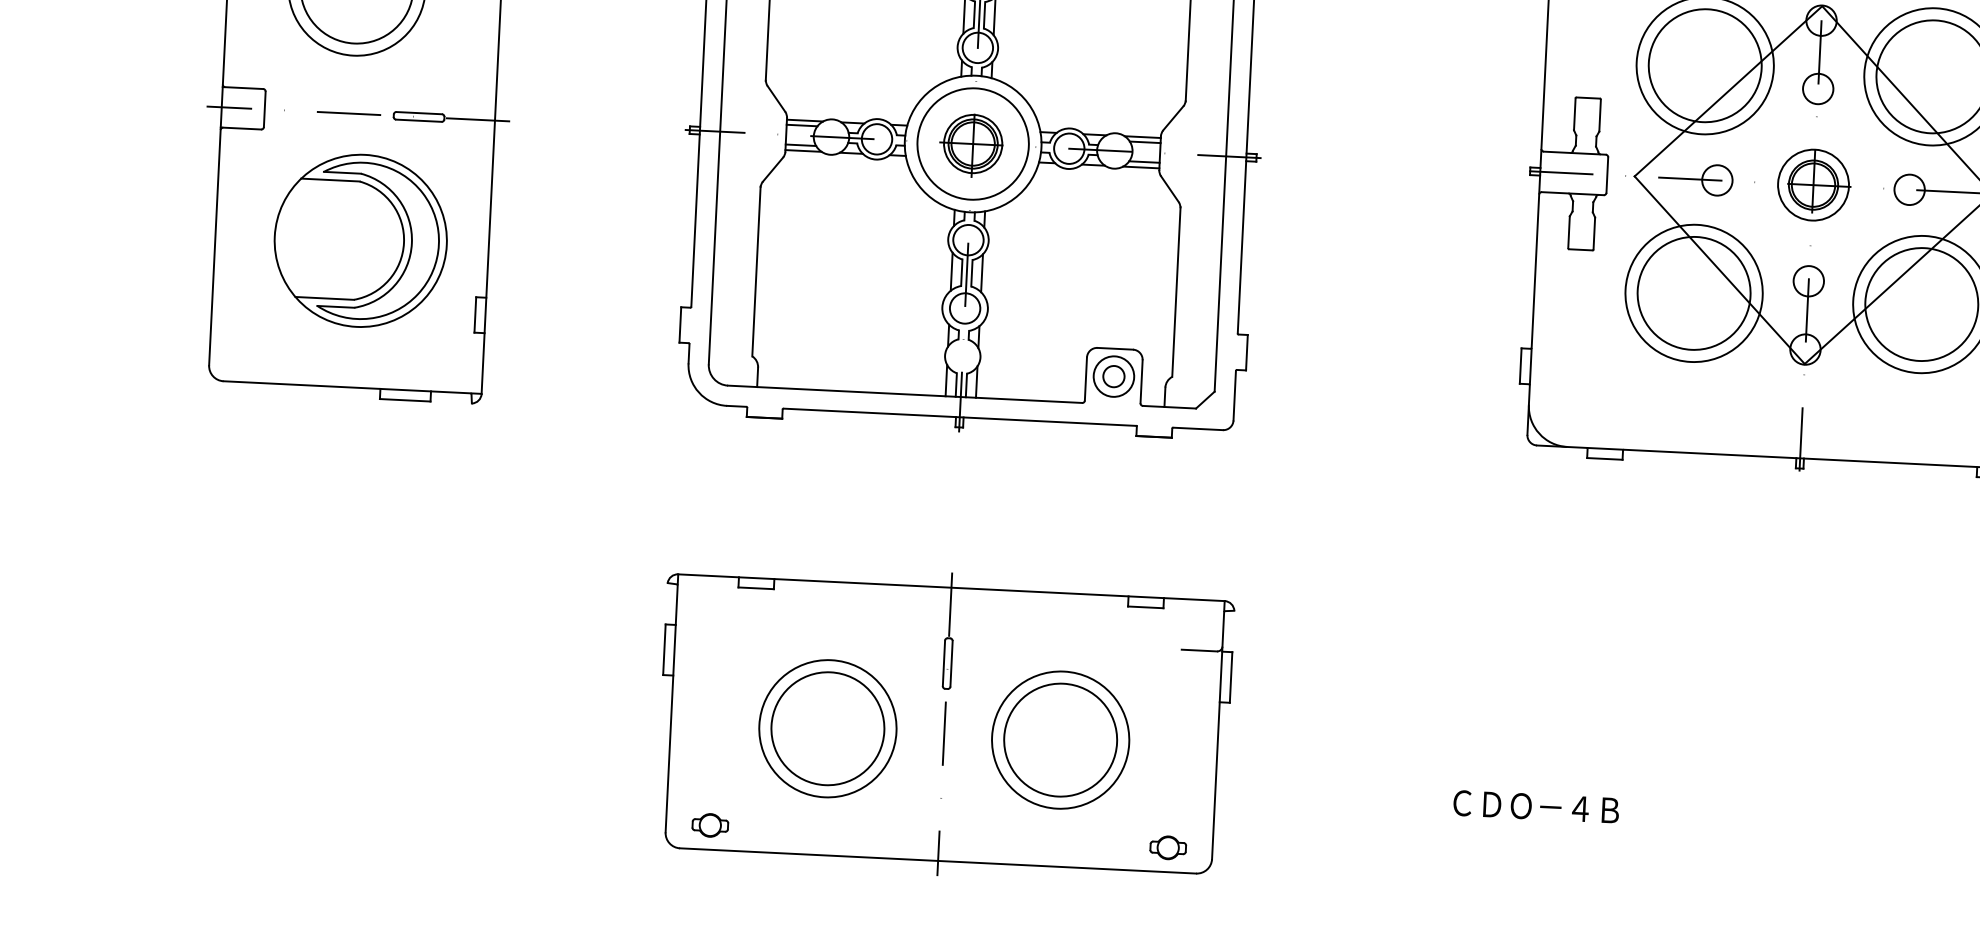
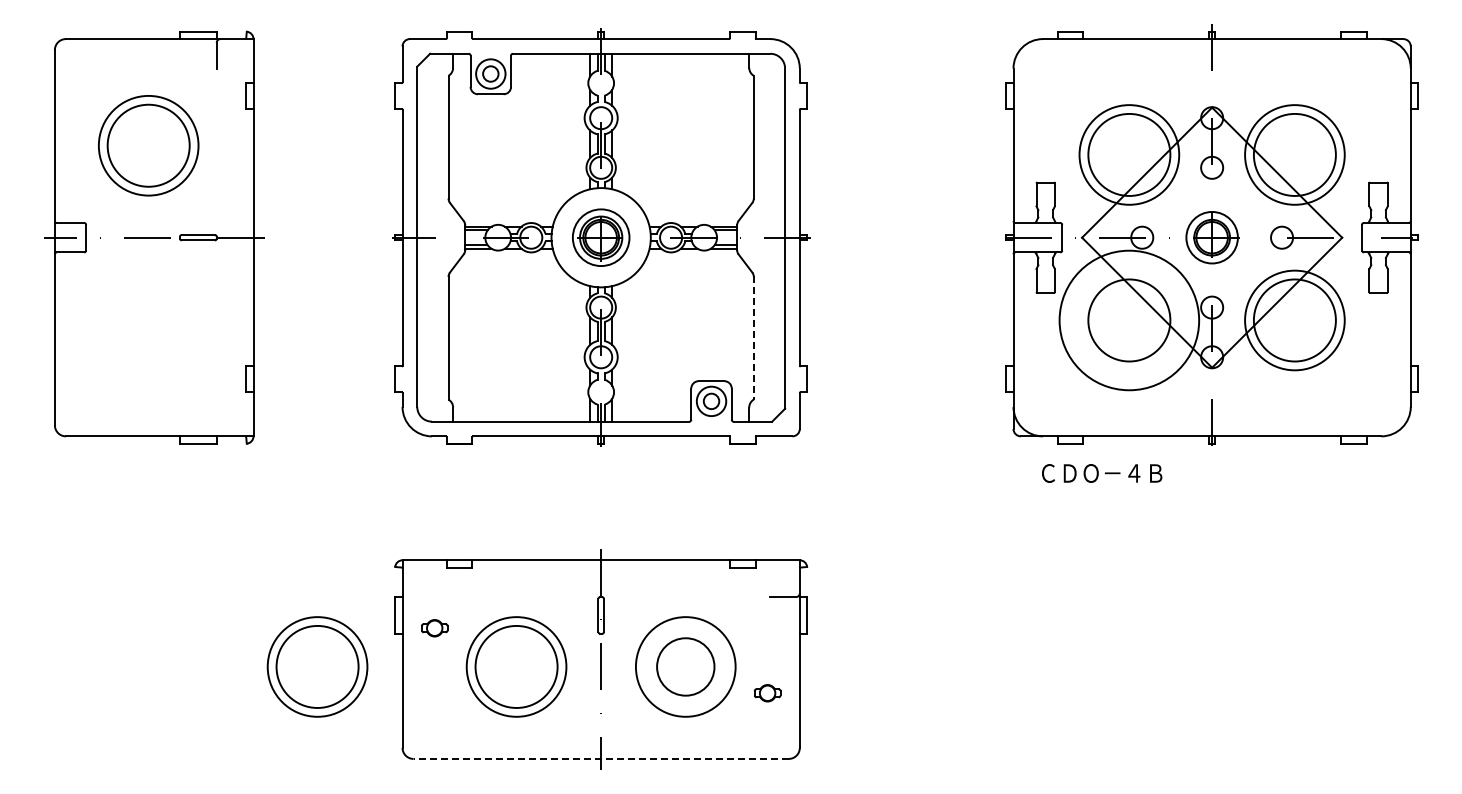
circle: (972, 143) -> (600, 237), size x0.7
part: (360, 240) -> (160, 329), removed
line: (1175, 291) -> (753, 337), solid -> dashed
circle: (1694, 293) -> (1129, 320), size x1.4
part: (554, 714) -> (317, 666), added
circle: (1060, 739) -> (685, 666), size x0.7
text: (1536, 806) -> (1102, 473), moved
part: (710, 825) -> (434, 628), moved
part: (1168, 848) -> (767, 693), moved
line: (938, 860) -> (601, 758), solid -> dashed

